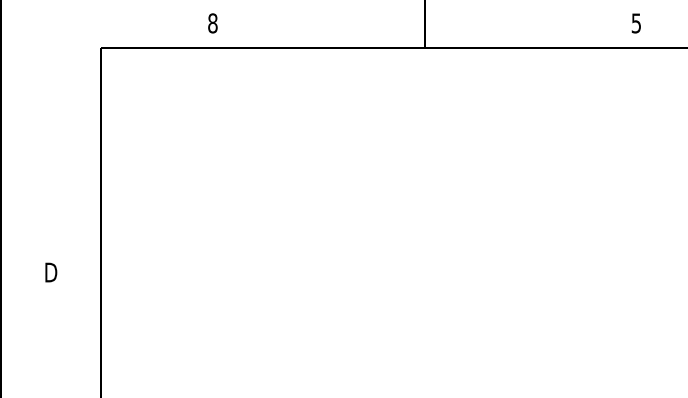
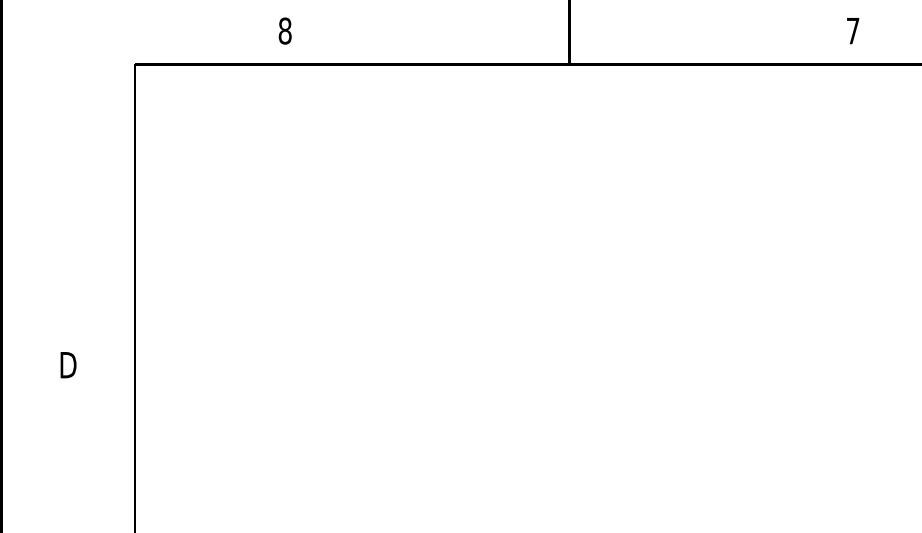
text: (636, 23) -> (853, 31), 5 -> 7

